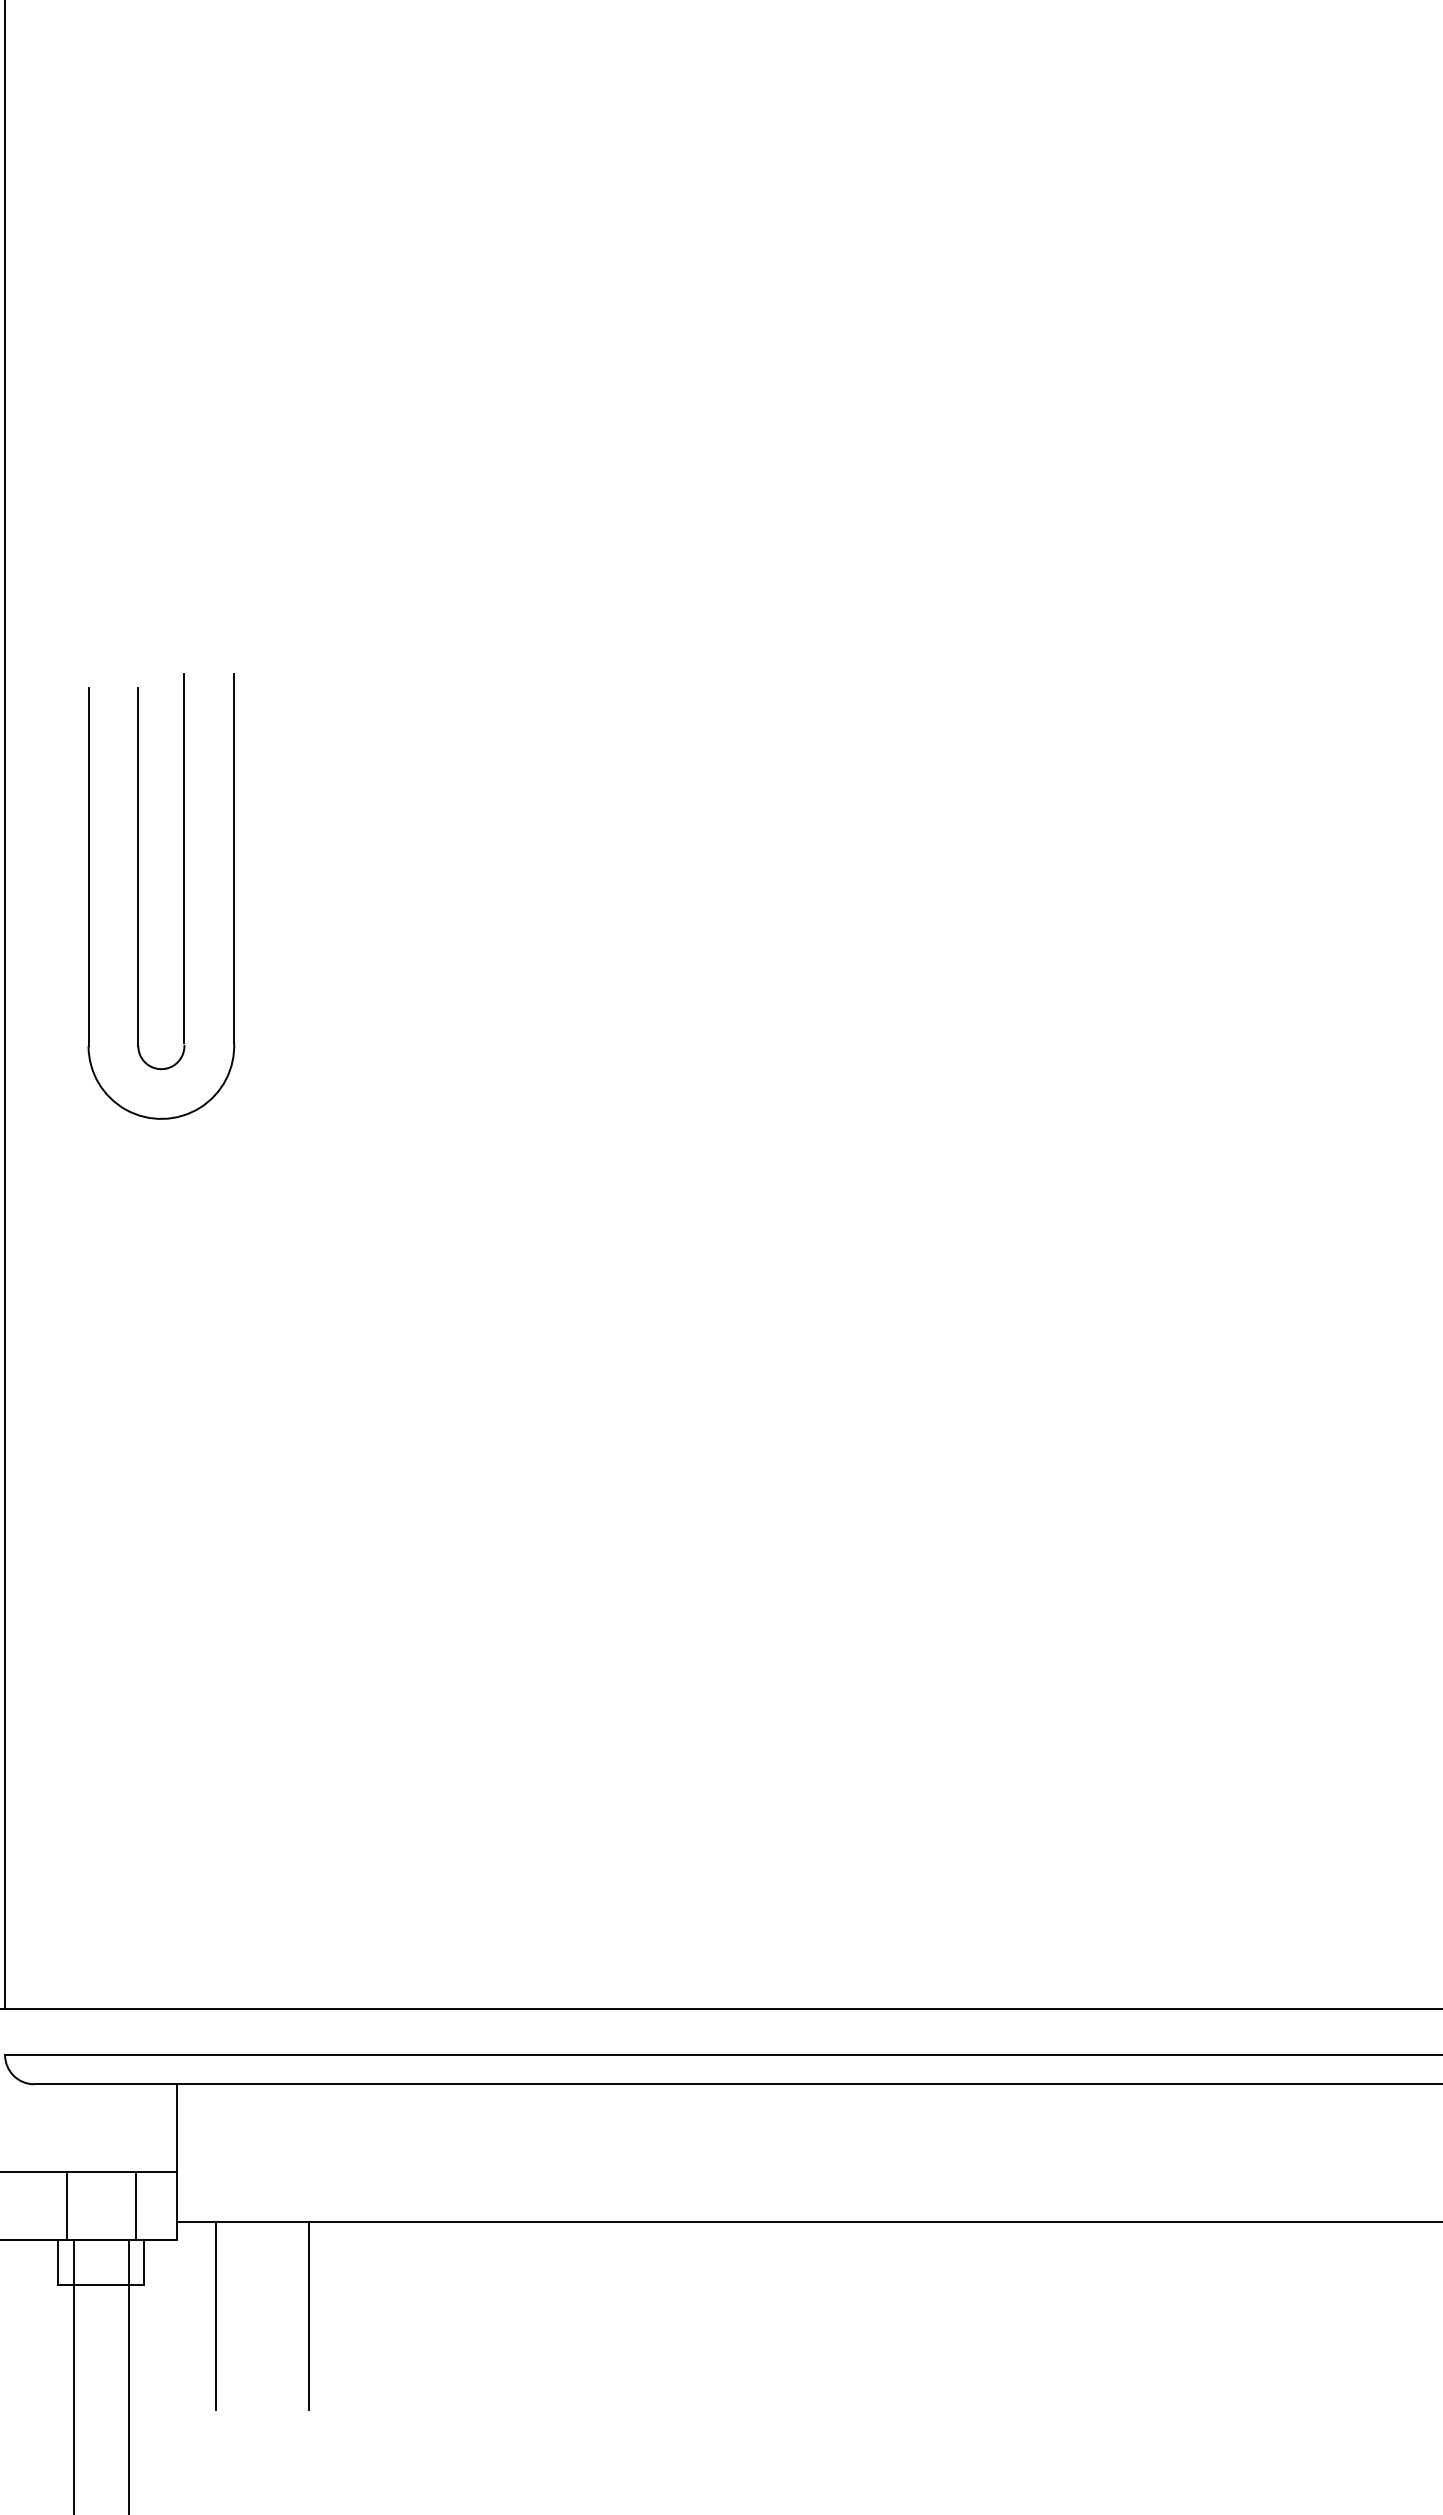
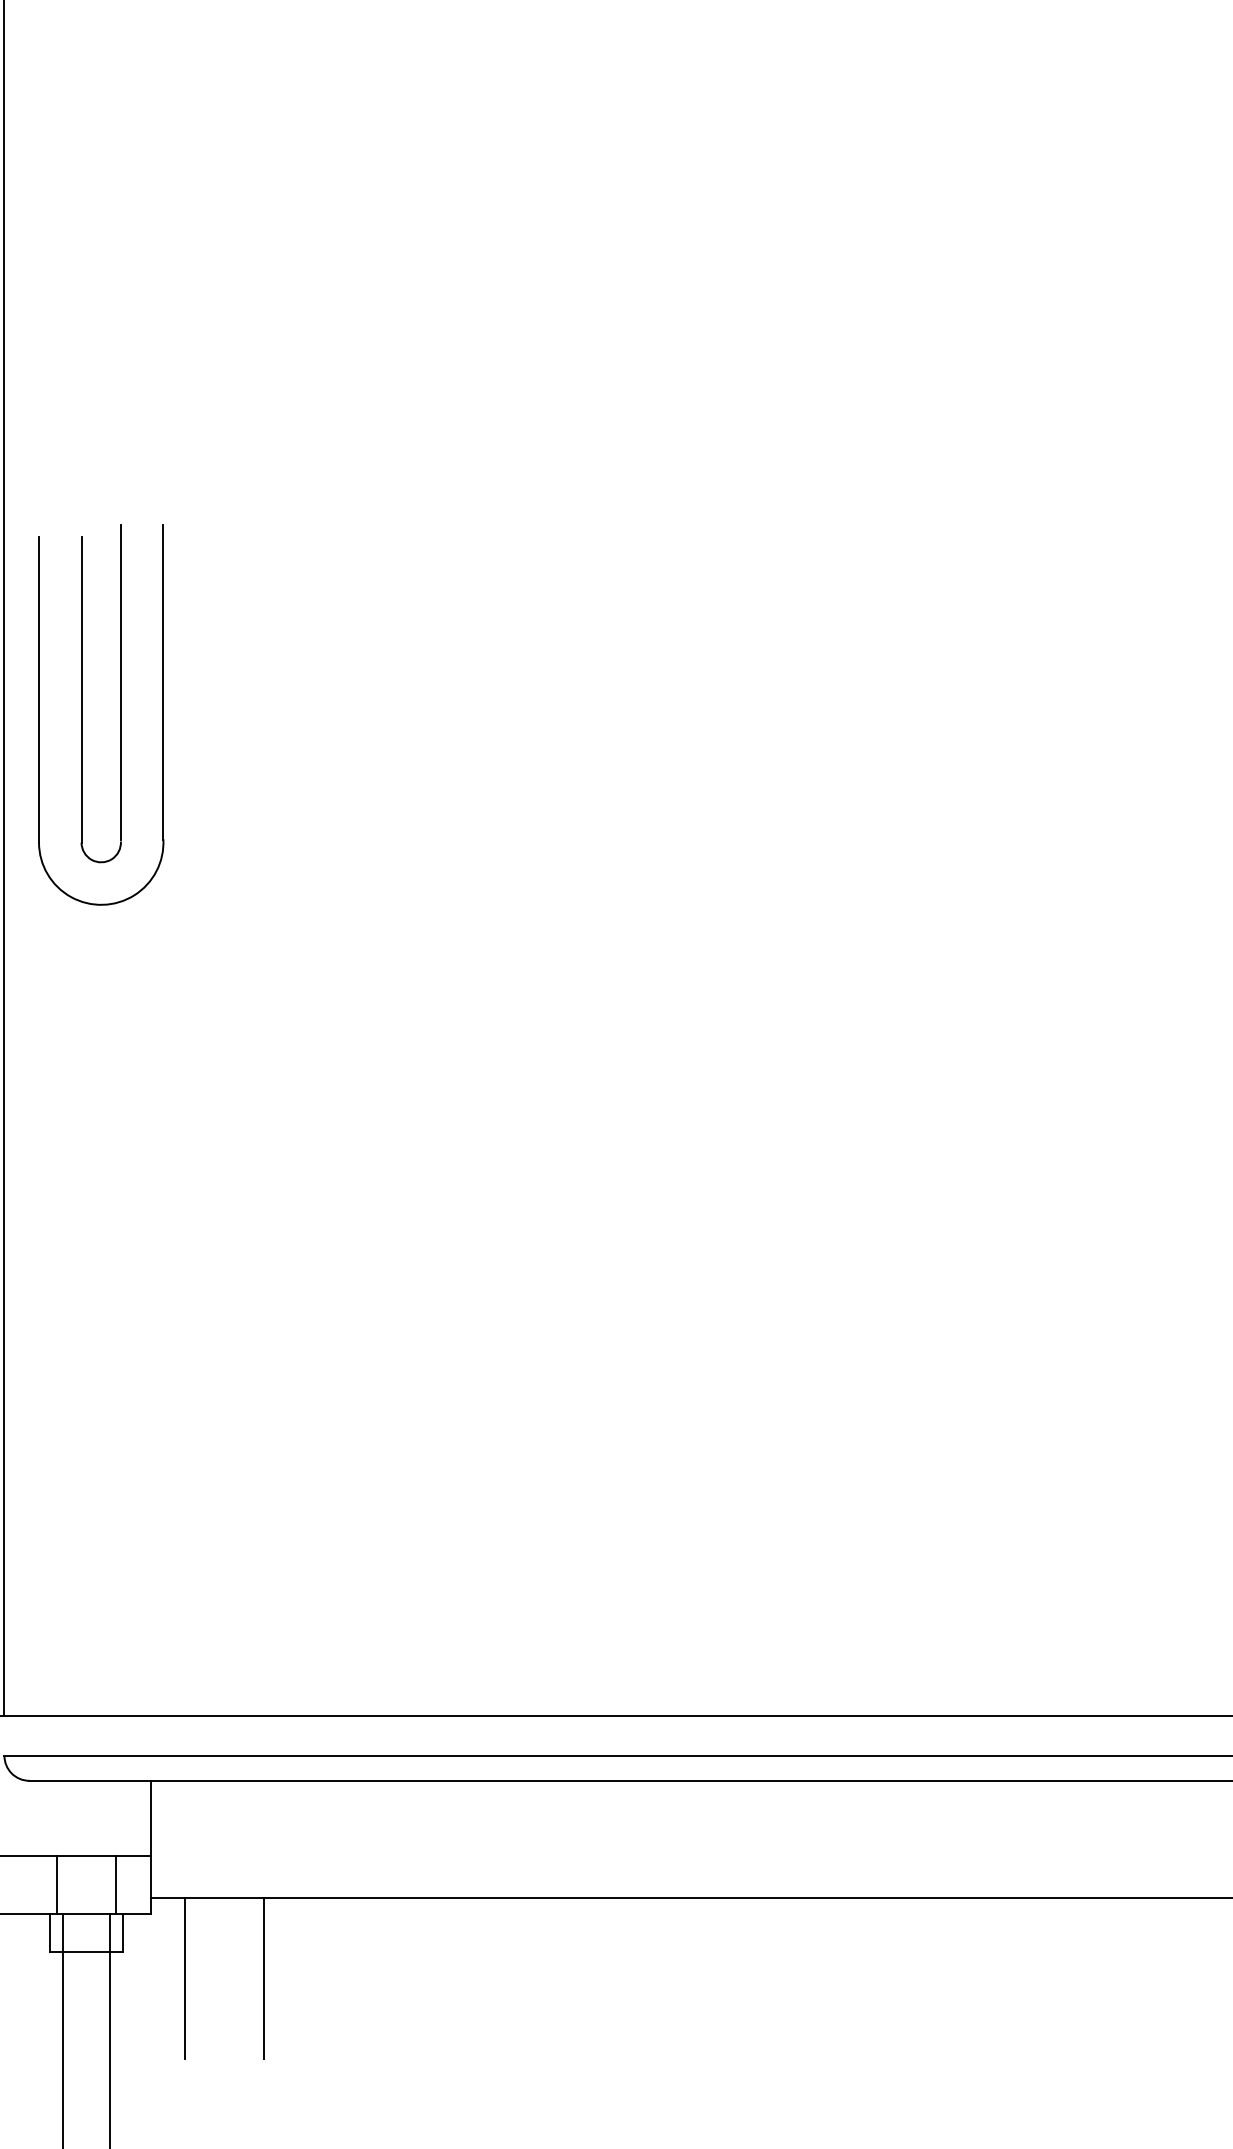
part: (183, 896) -> (120, 714), moved

